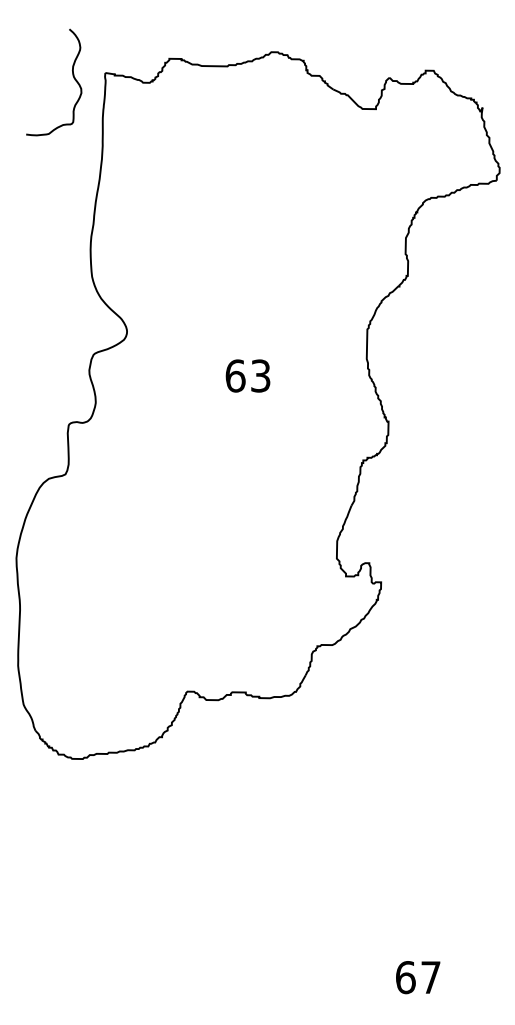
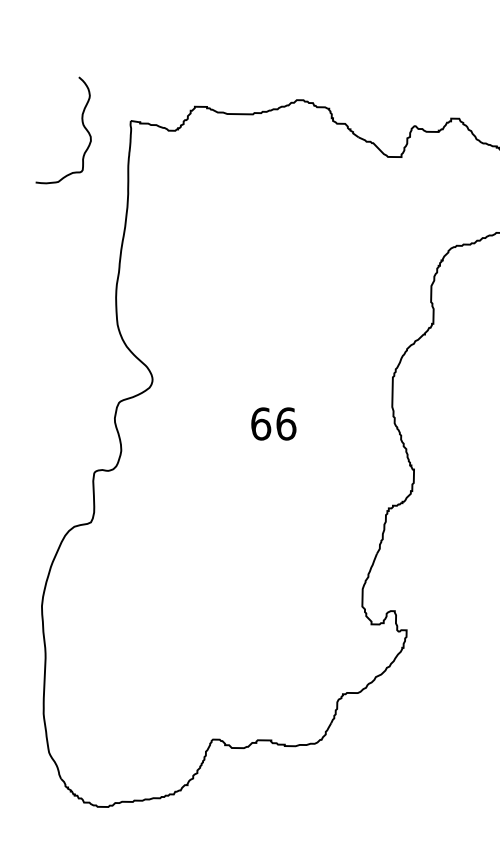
curve: (72, 76) -> (82, 124), moved
text: (260, 375) -> (286, 423), 63 -> 66

